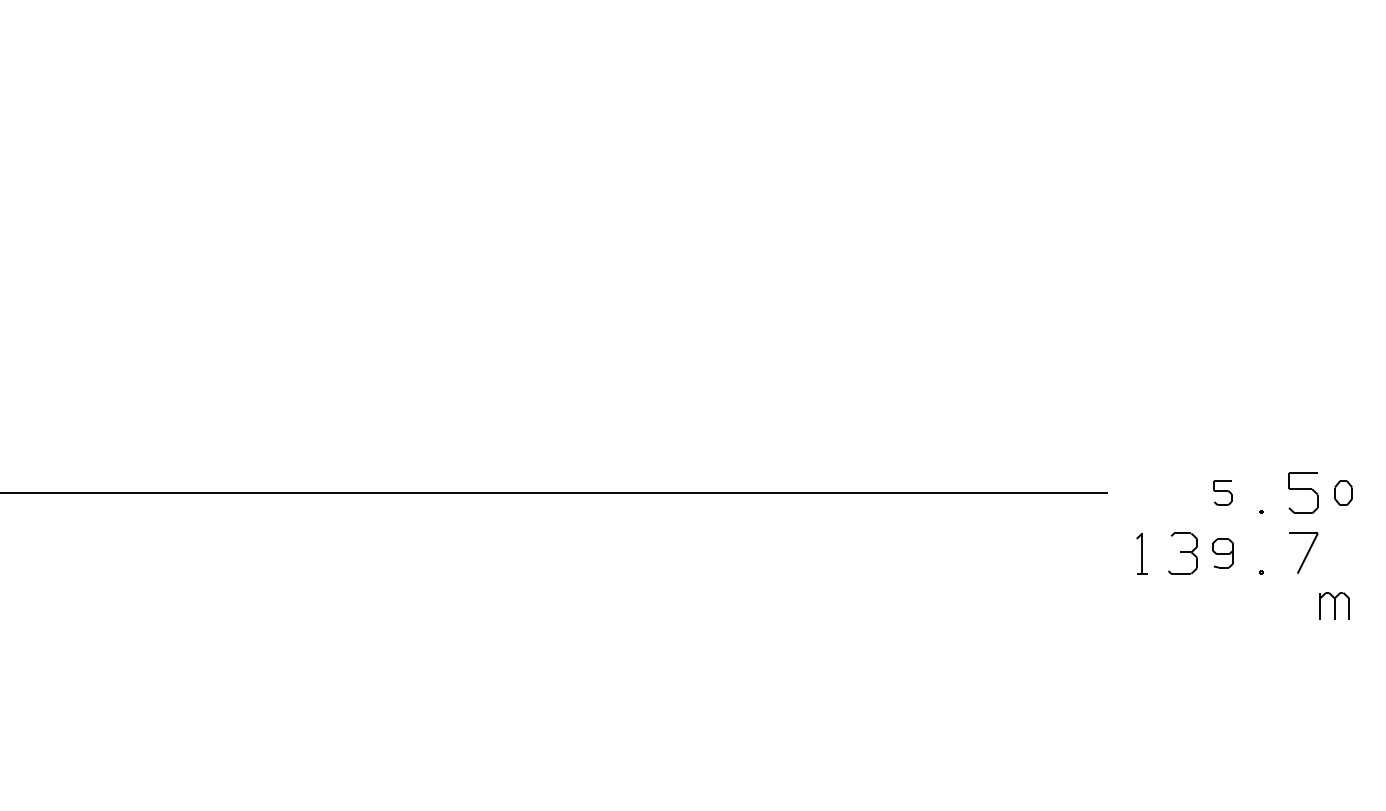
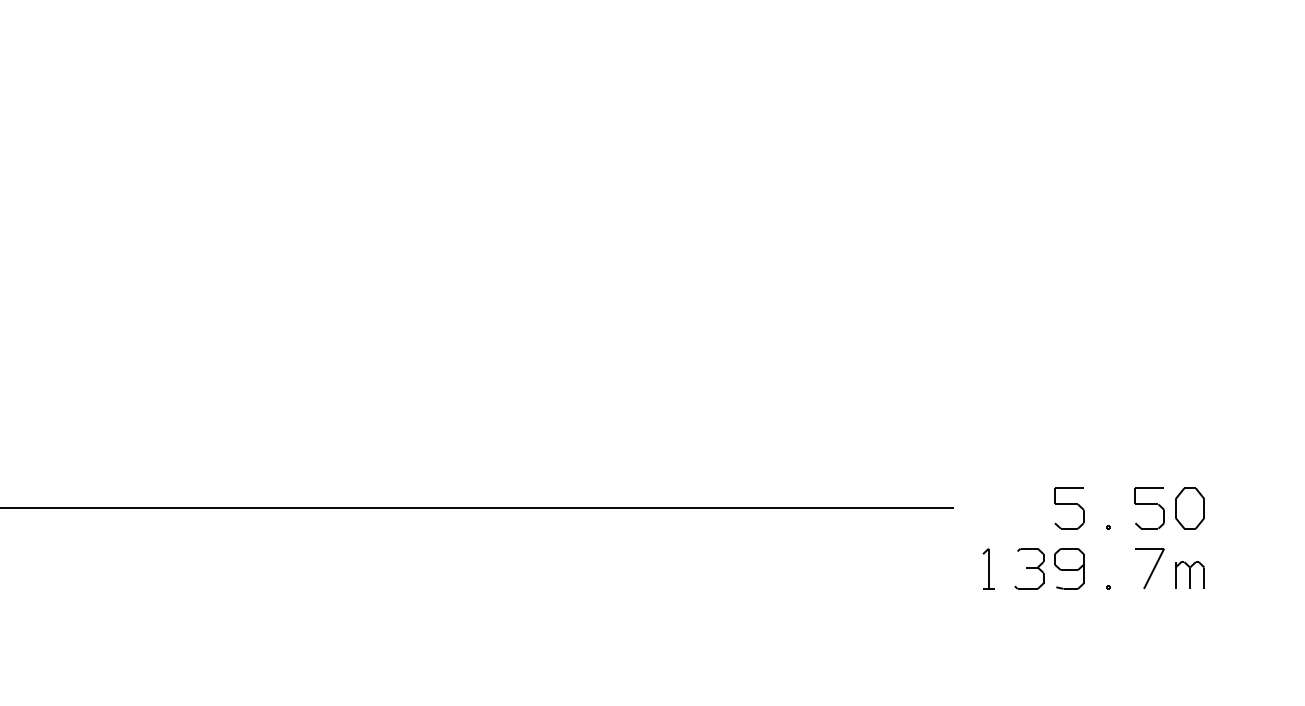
part: (1222, 492) -> (1068, 507), size x1.67
part: (1343, 492) -> (1189, 507), size x1.67
part: (1222, 553) -> (1068, 568), size x1.43
part: (1334, 605) -> (1189, 574), moved

